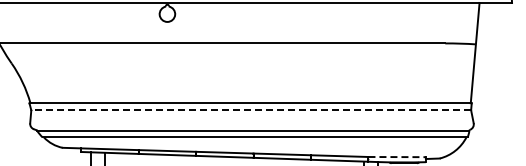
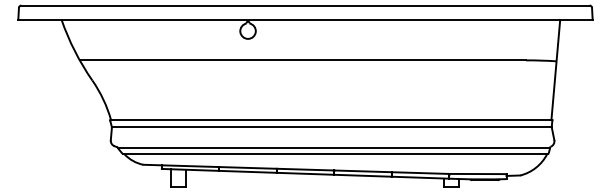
line: (250, 110) -> (331, 127), dashed -> solid
line: (396, 157) -> (477, 174), dashed -> solid

